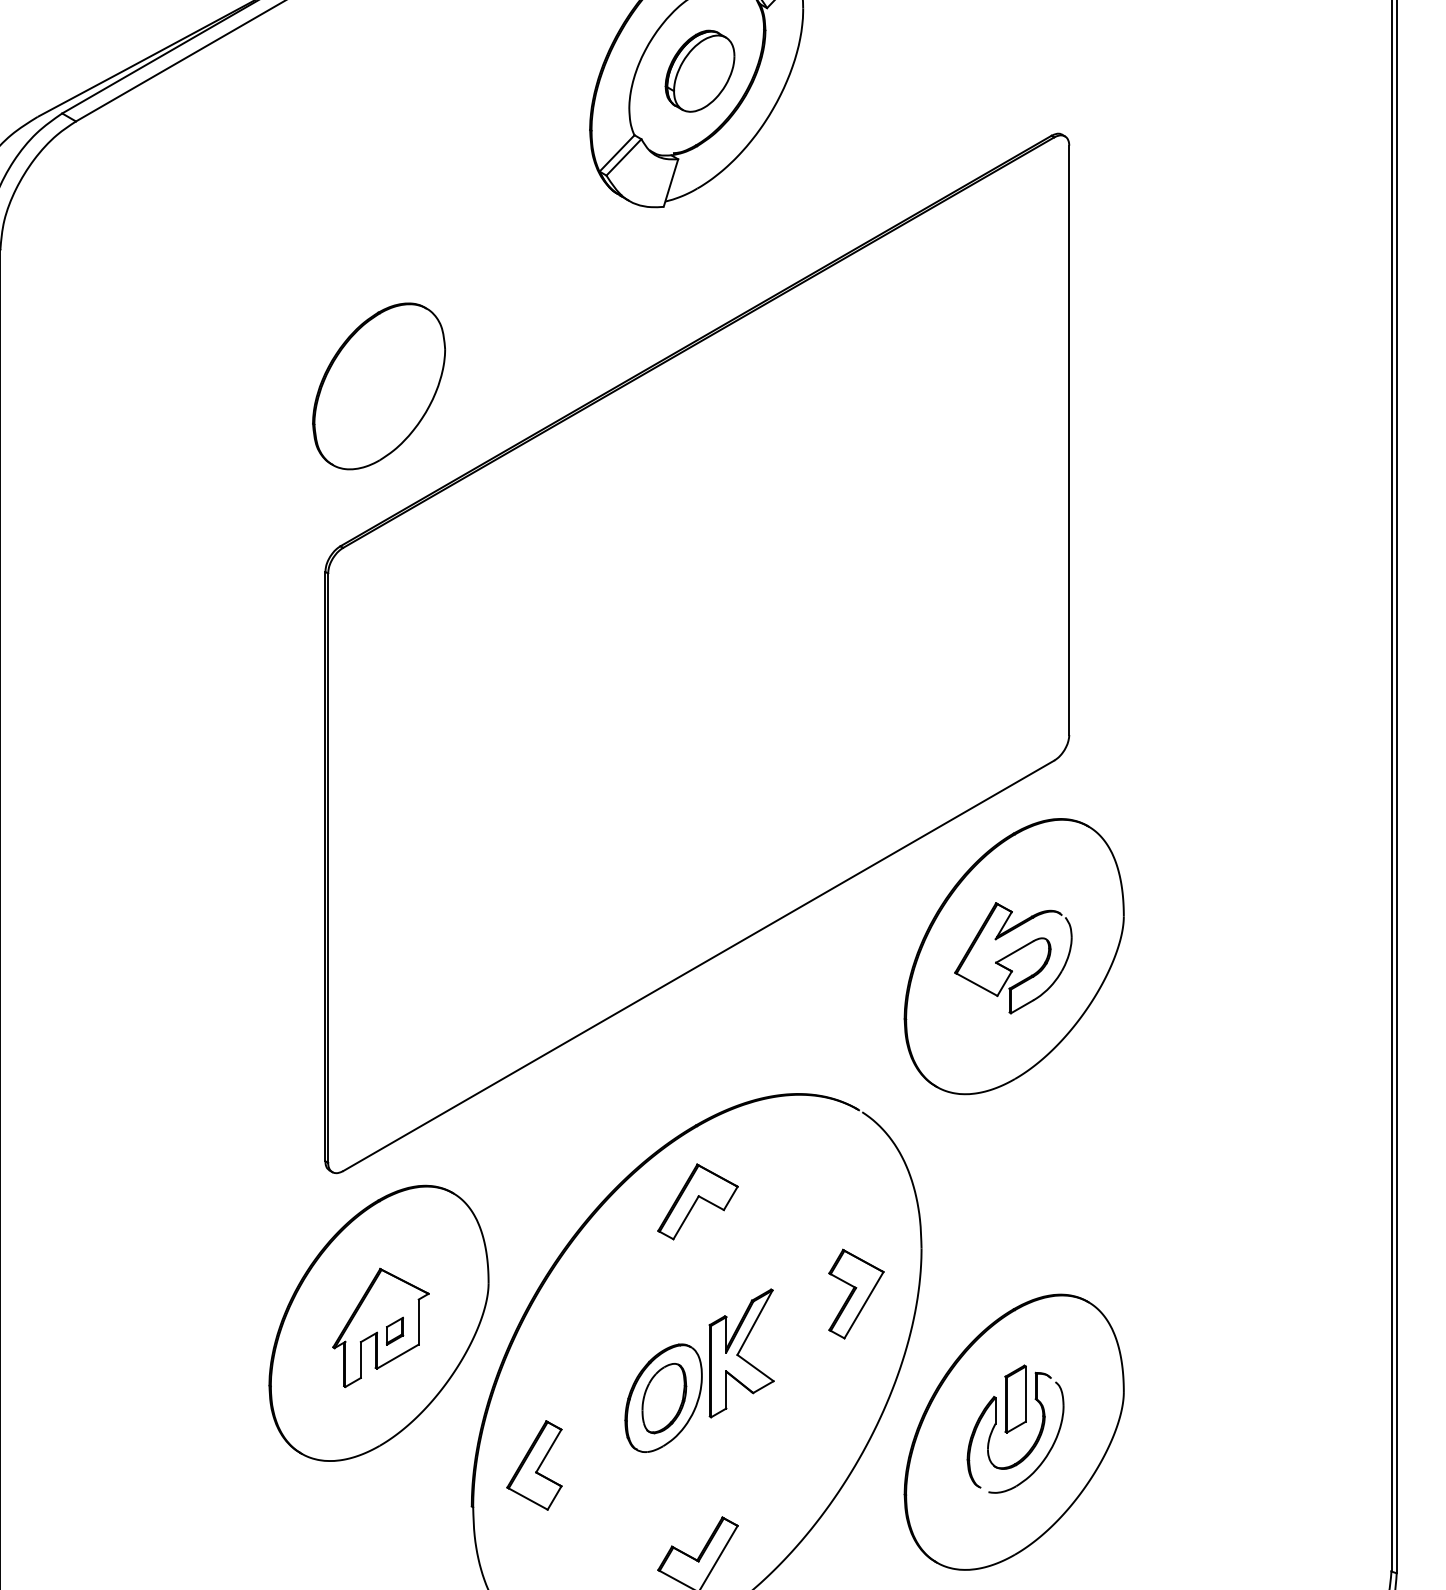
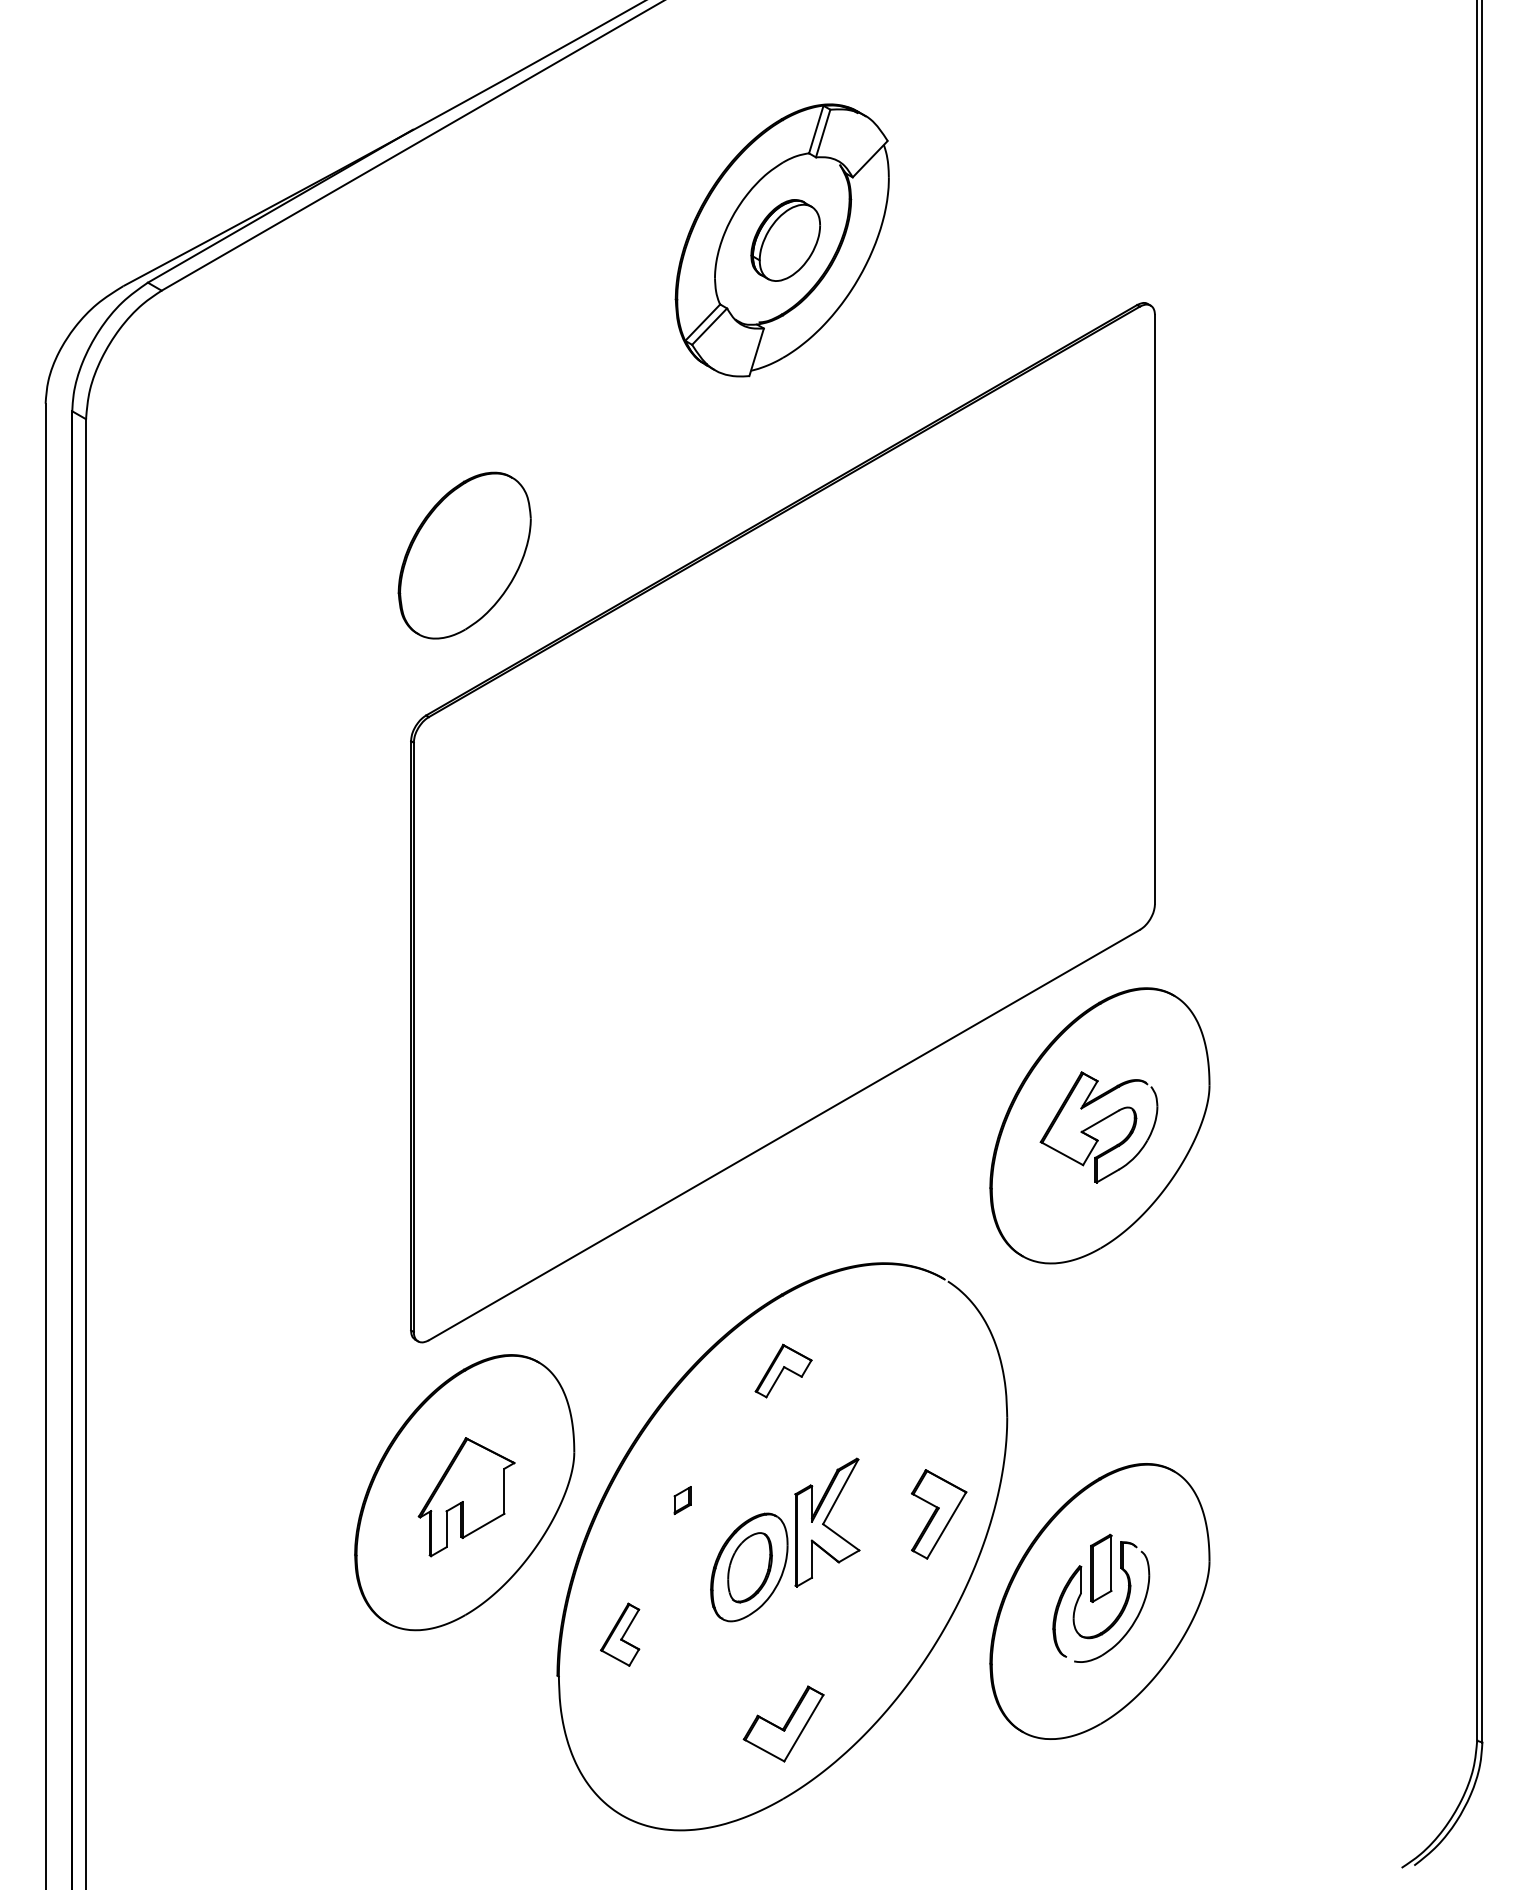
part: (697, 1201) -> (783, 1370), size x0.7
part: (855, 1294) -> (938, 1514), moved
part: (394, 1331) -> (682, 1500), moved
part: (533, 1465) -> (619, 1634), size x0.7

